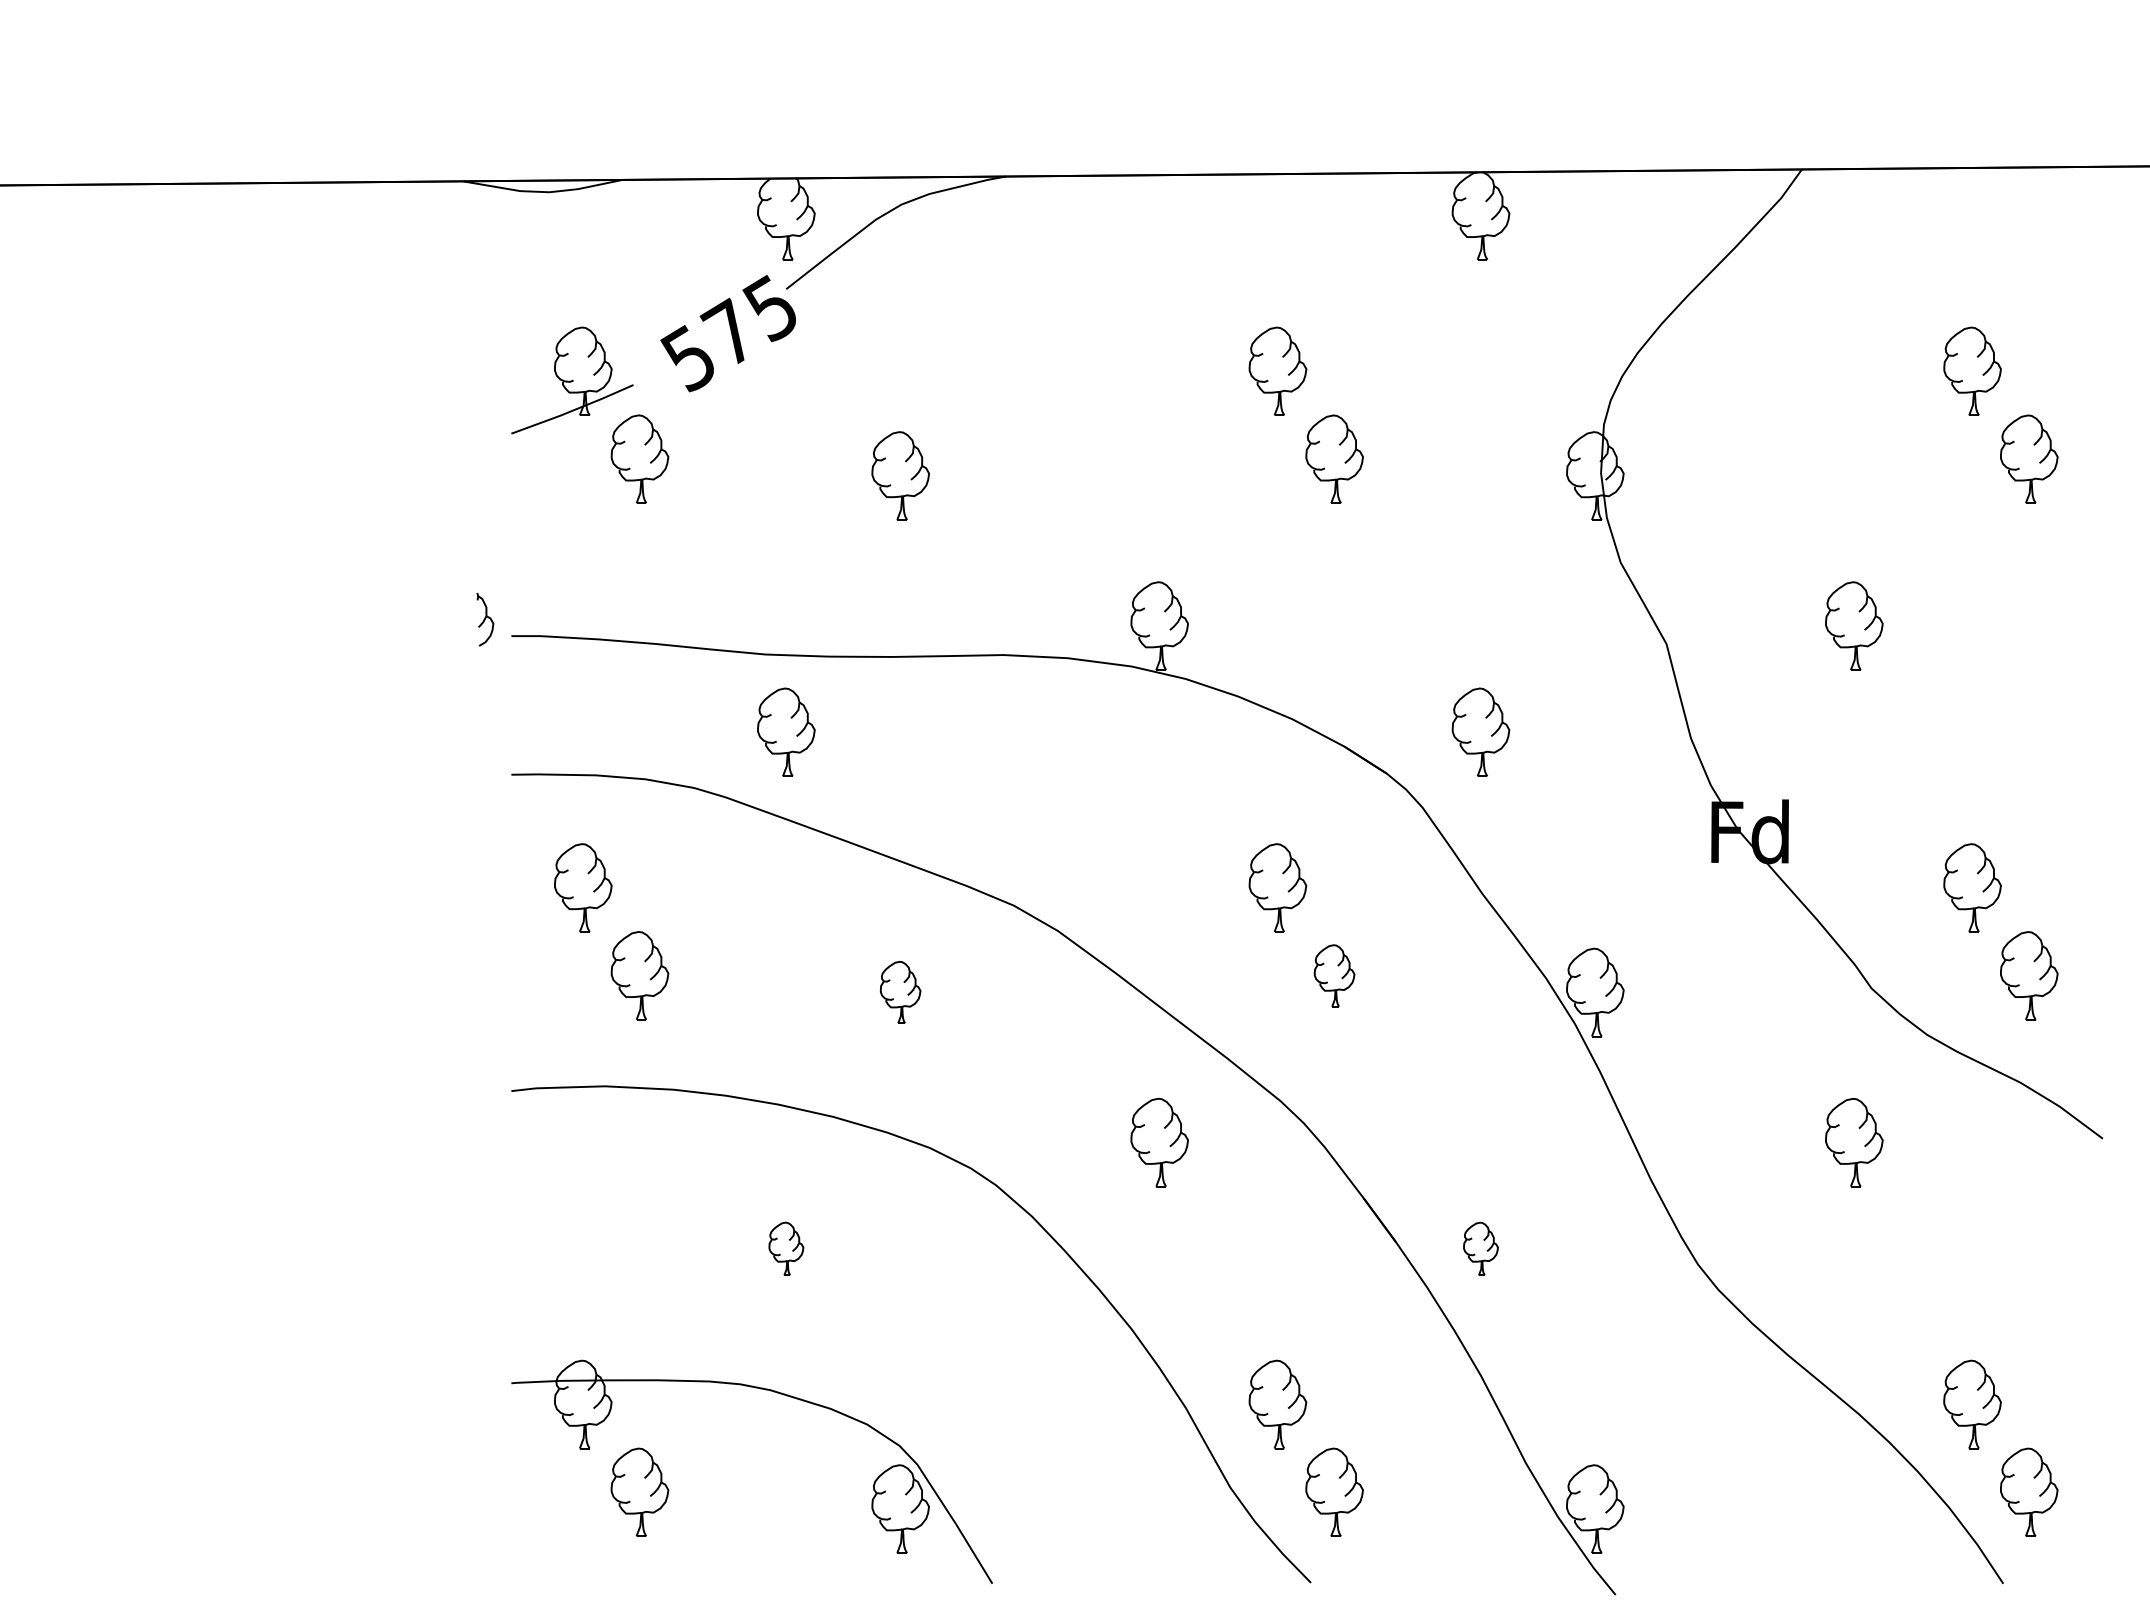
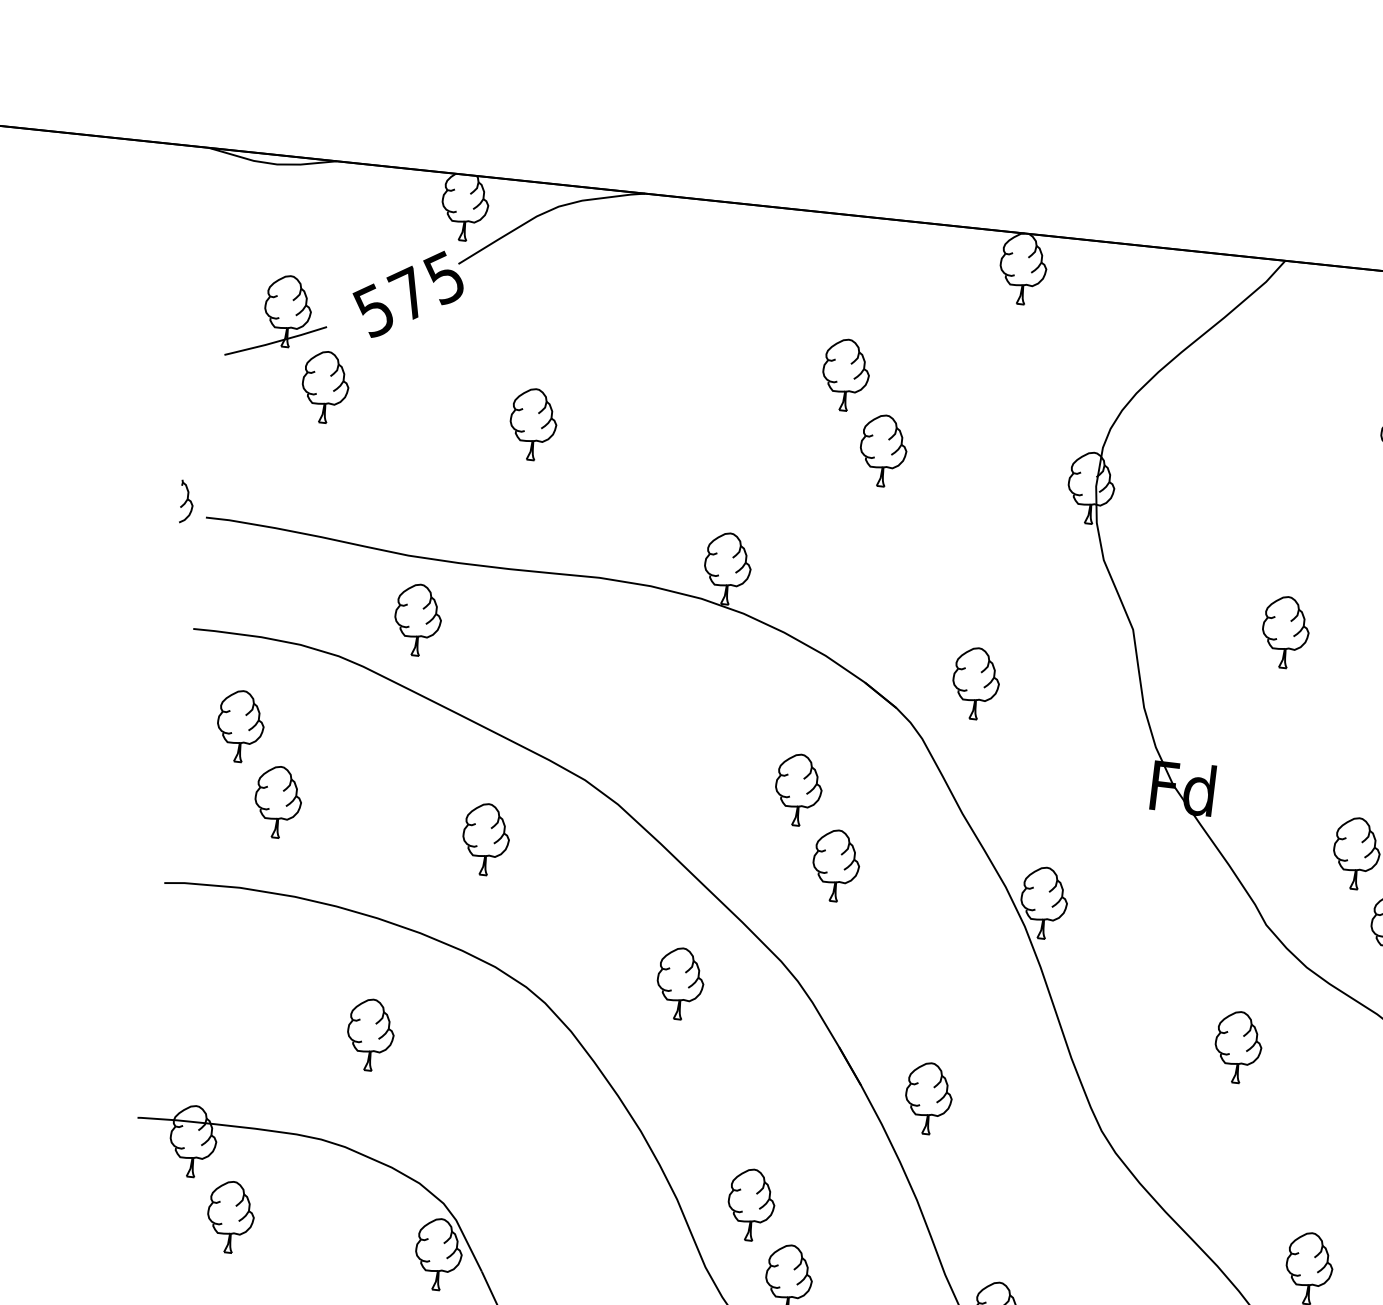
part: (1334, 975) -> (836, 865), size x1.43
part: (900, 992) -> (485, 839), size x1.43
part: (786, 1248) -> (370, 1034), size x1.67
part: (1480, 1248) -> (928, 1098), size x1.67

